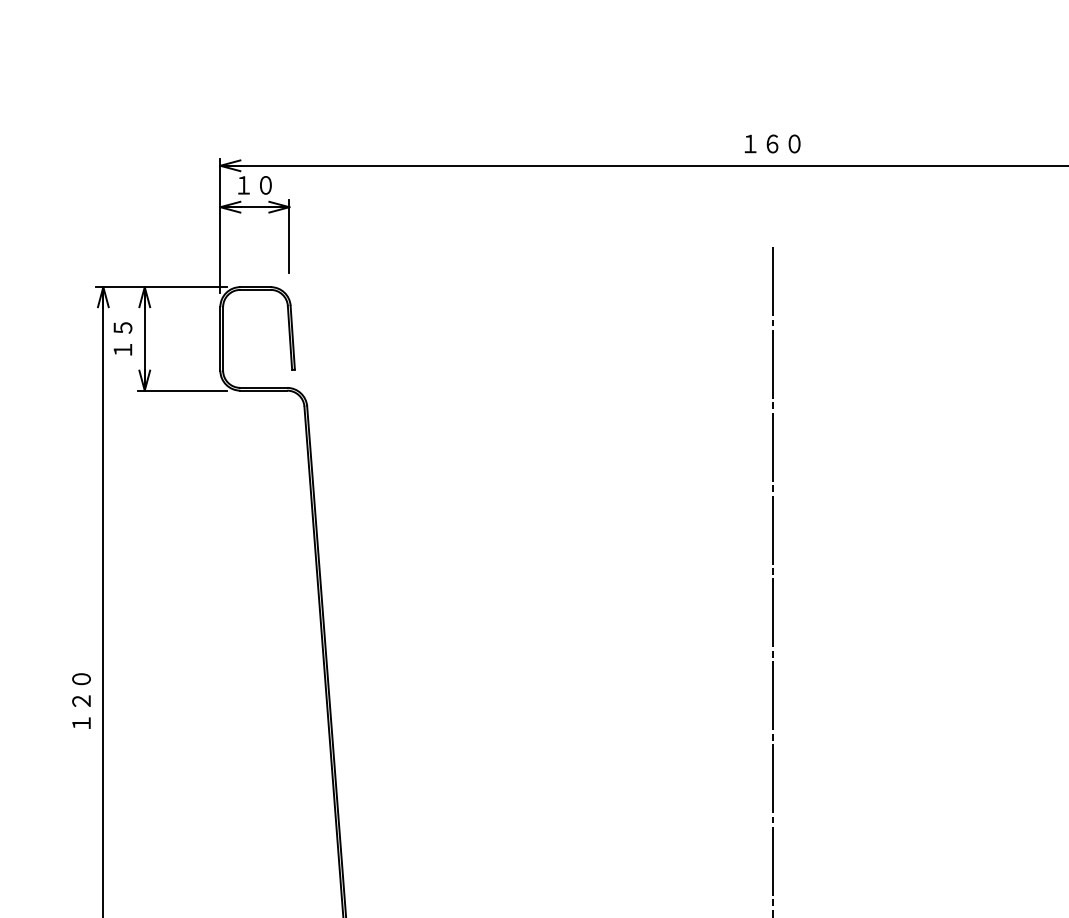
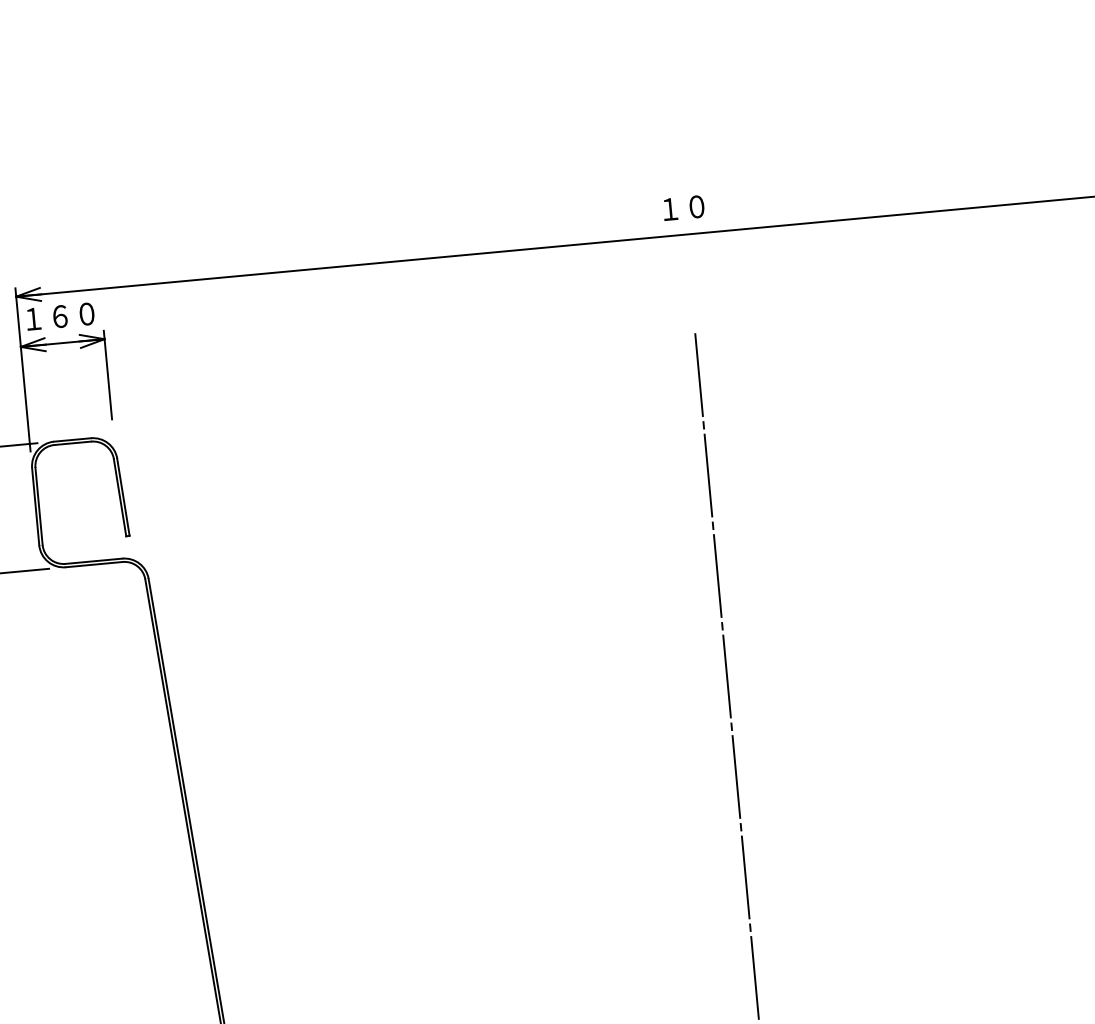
text: (772, 143) -> (683, 207), １６０ -> １０
text: (254, 185) -> (59, 316), １０ -> １６０

